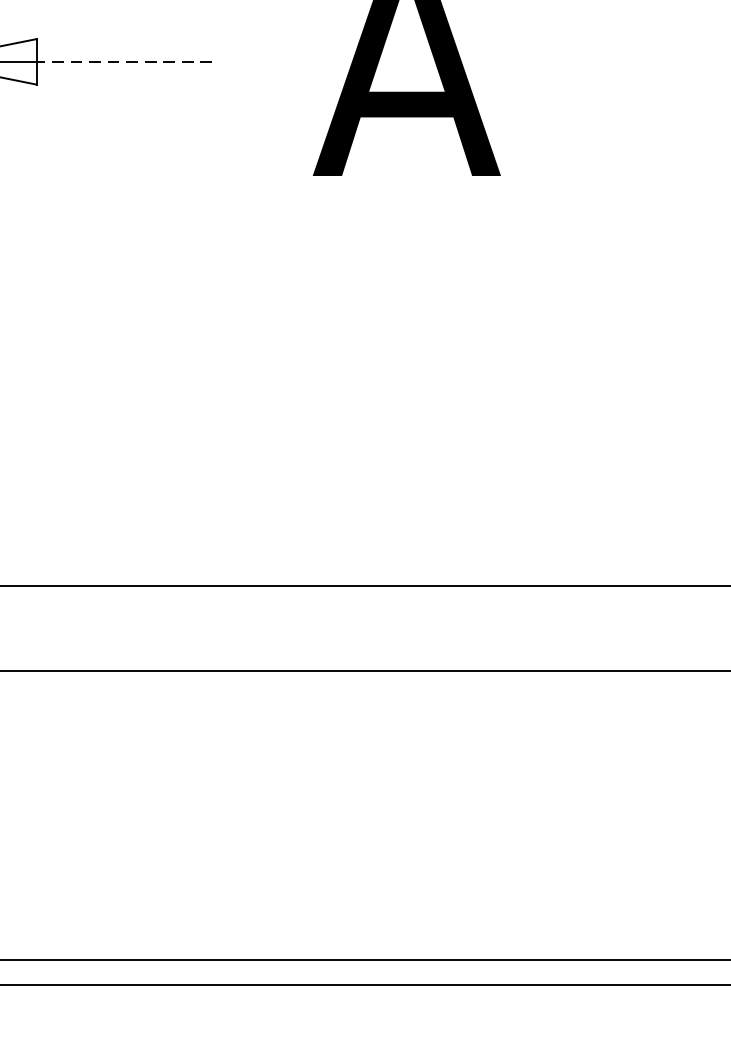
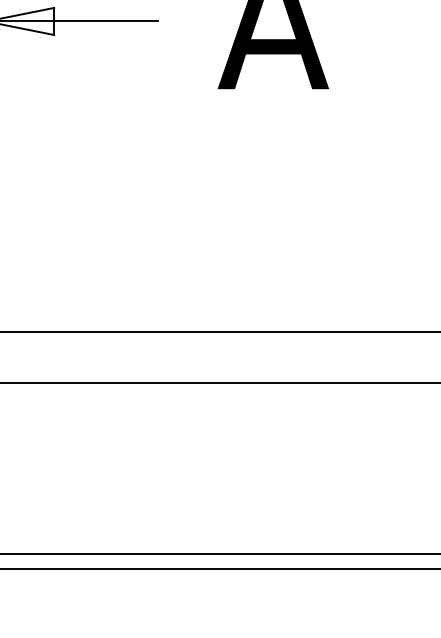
line: (125, 61) -> (106, 21), dashed -> solid

